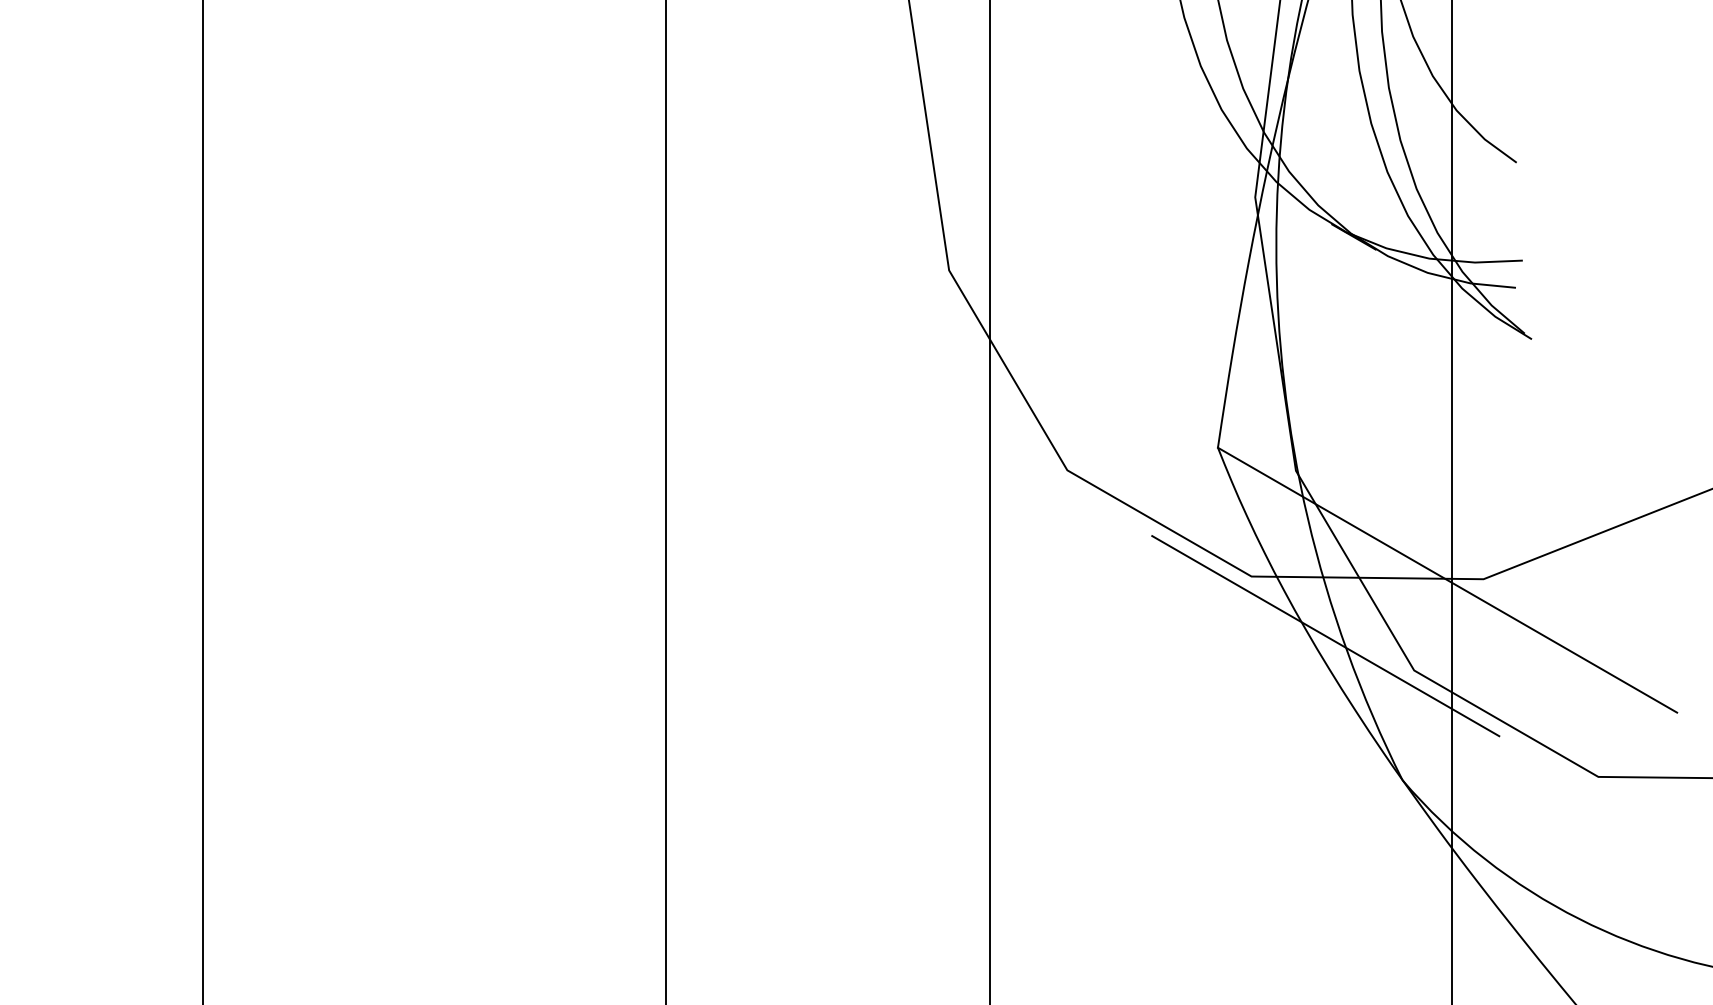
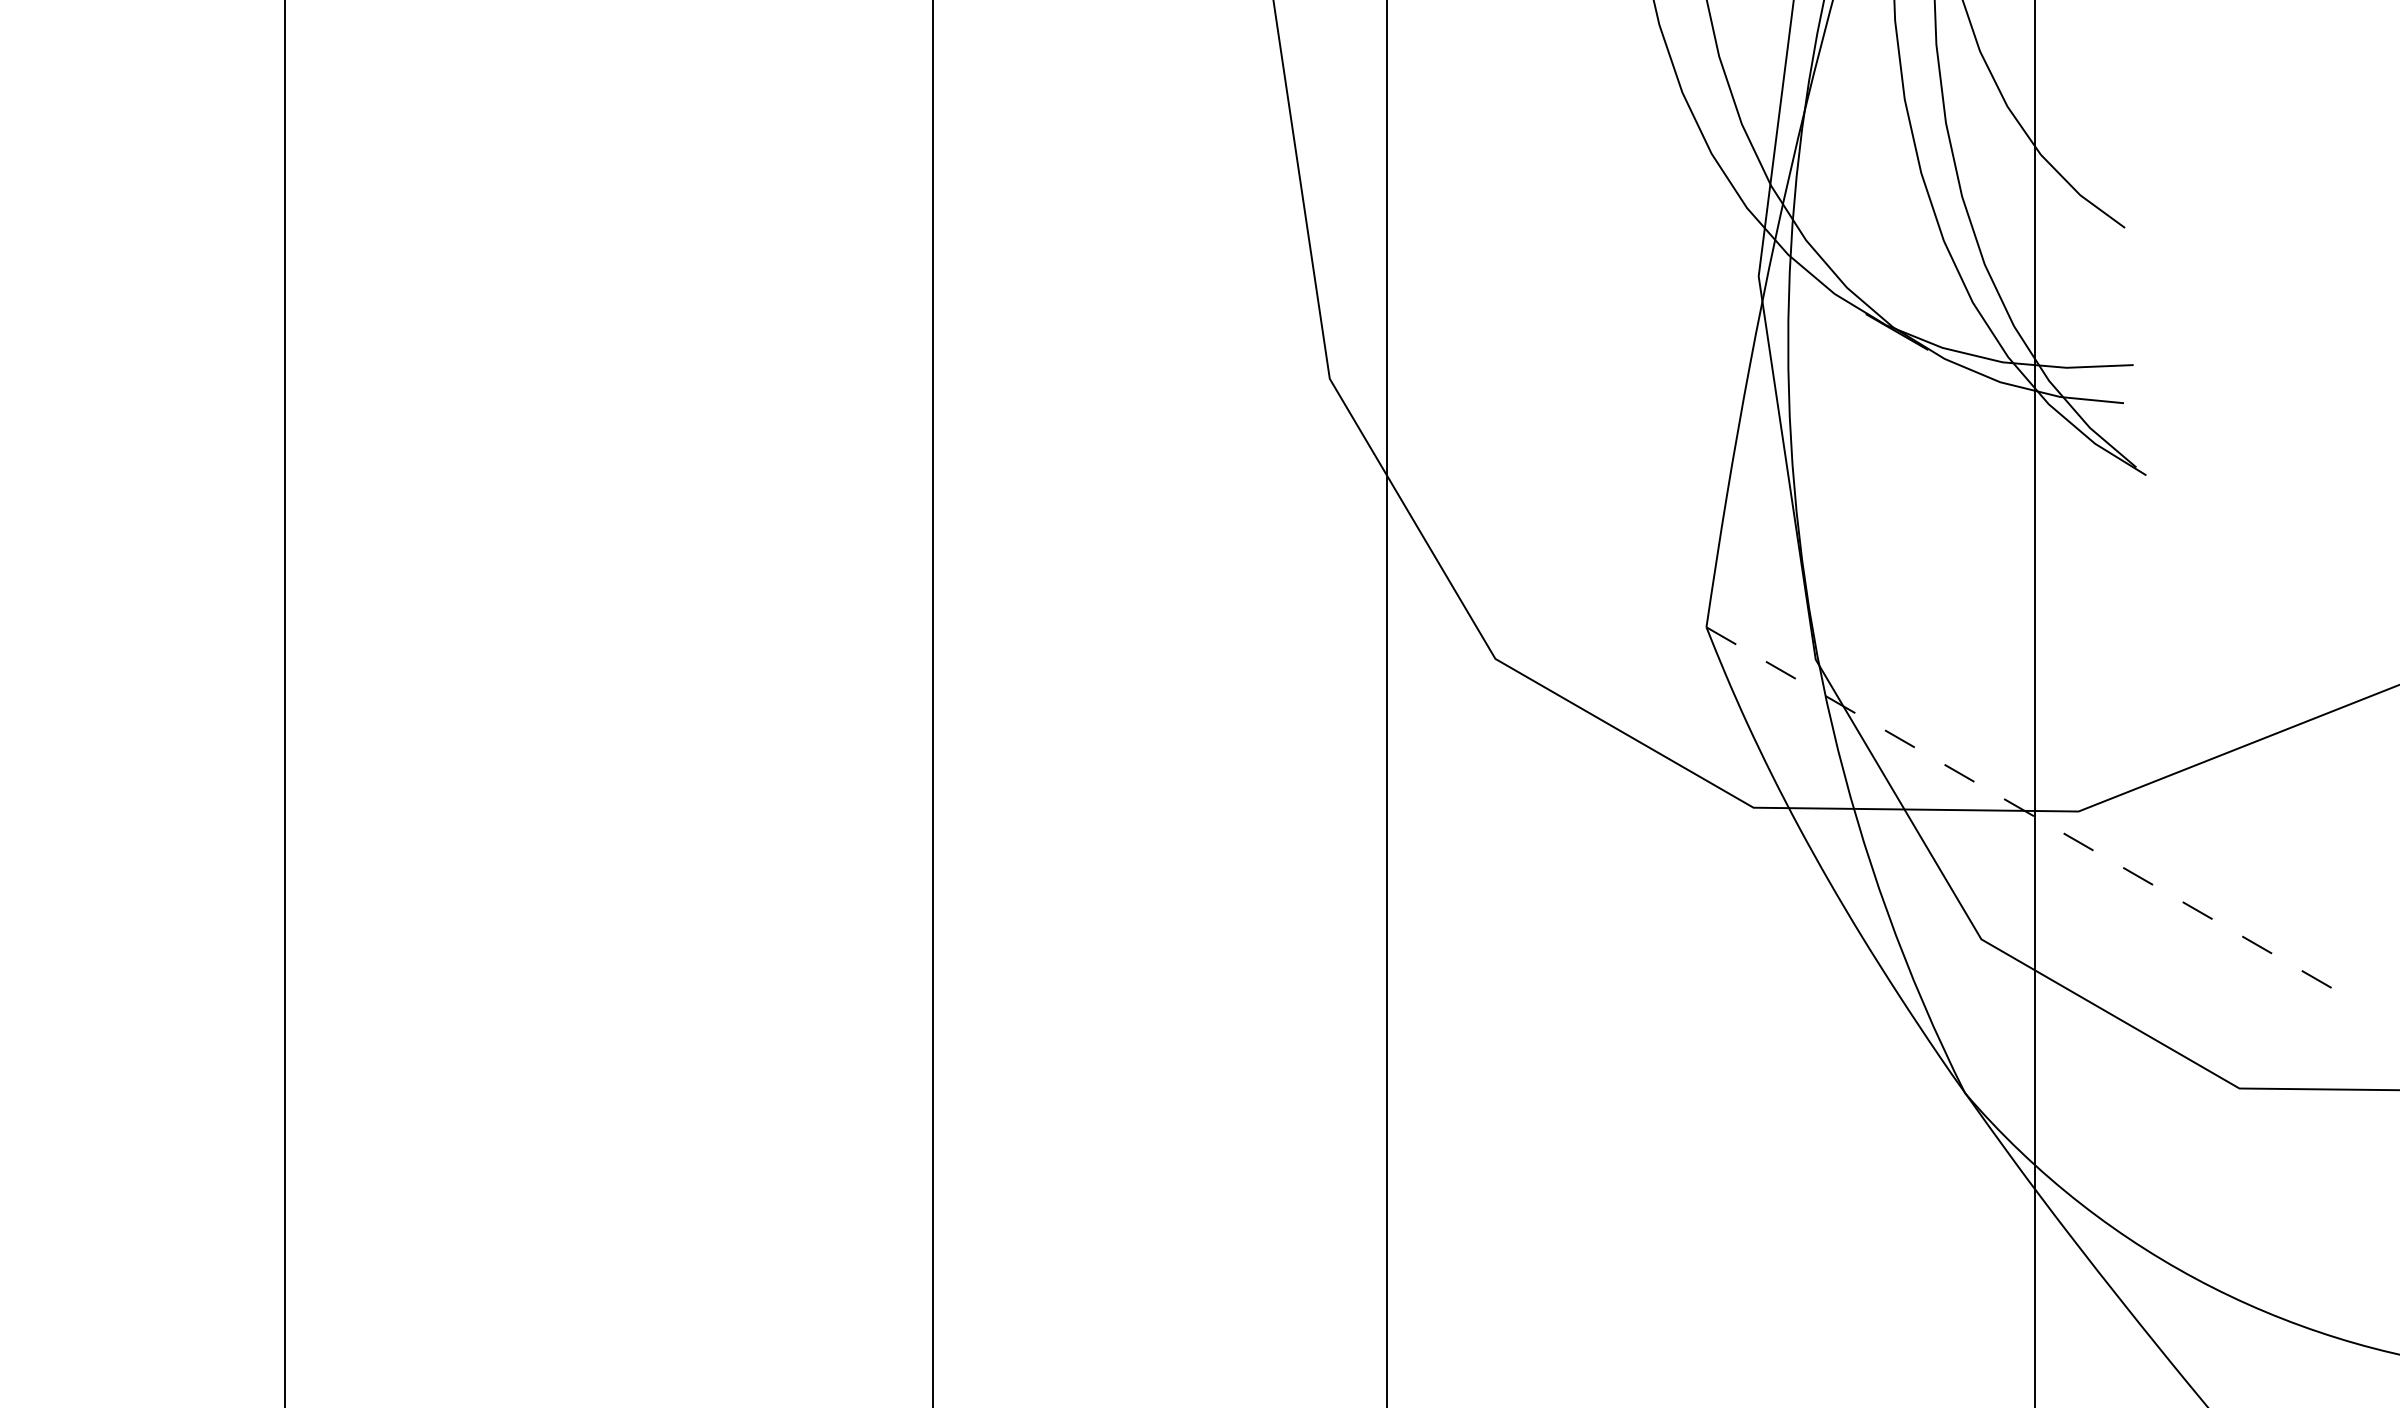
line: (1447, 580) -> (2028, 813), solid -> dashed
line: (1325, 636) -> (1857, 891), removed

